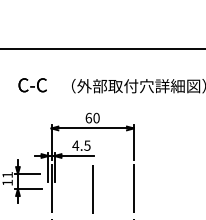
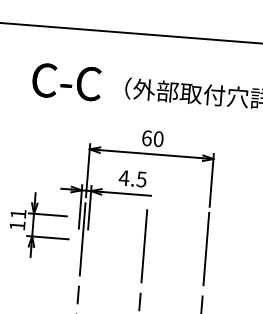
part: (32, 85) -> (66, 82), size x1.6

